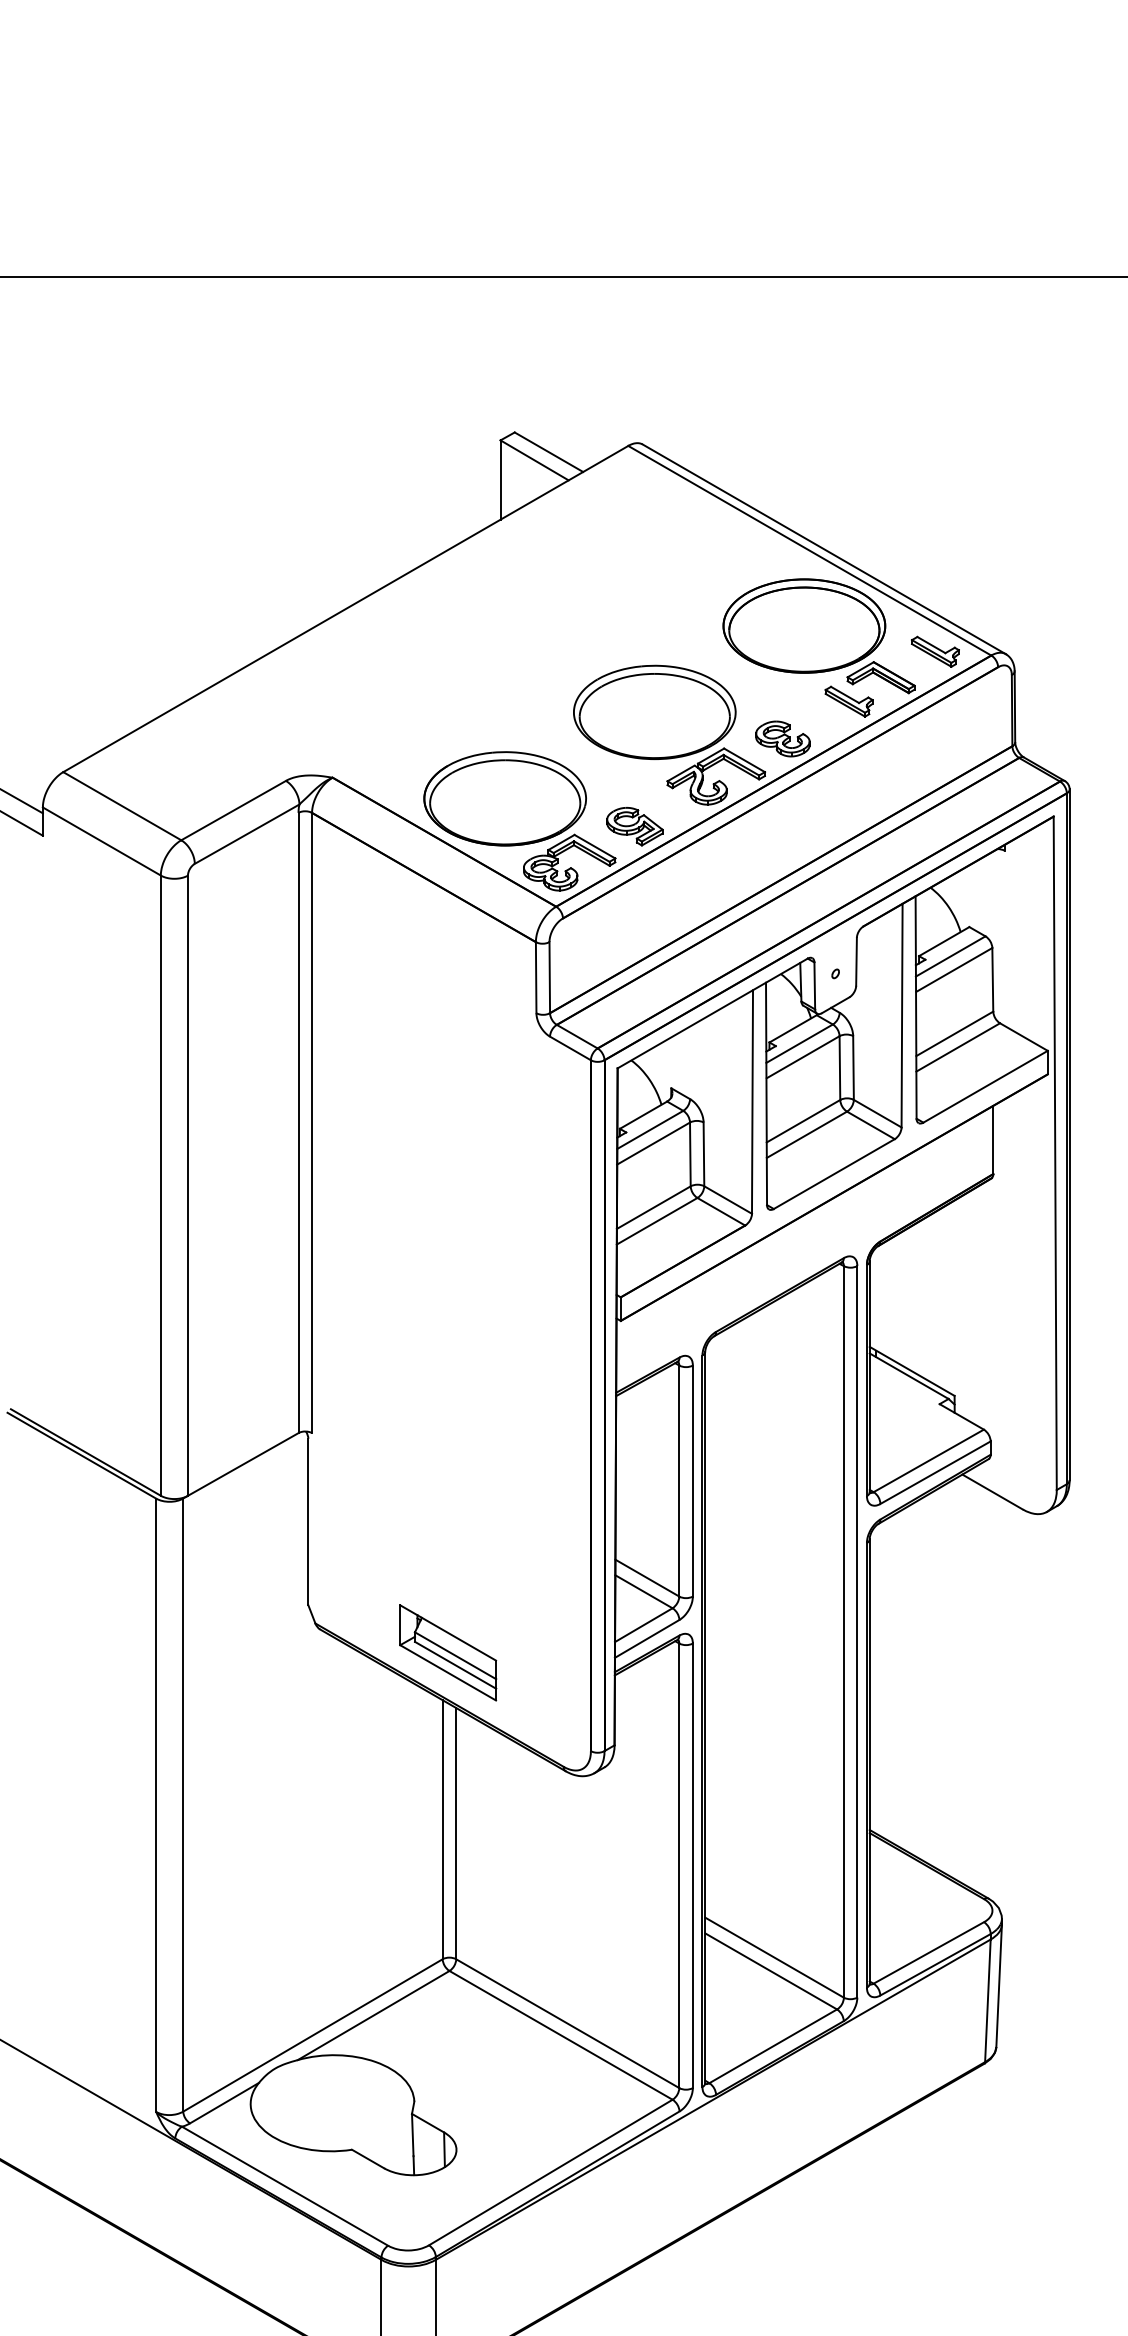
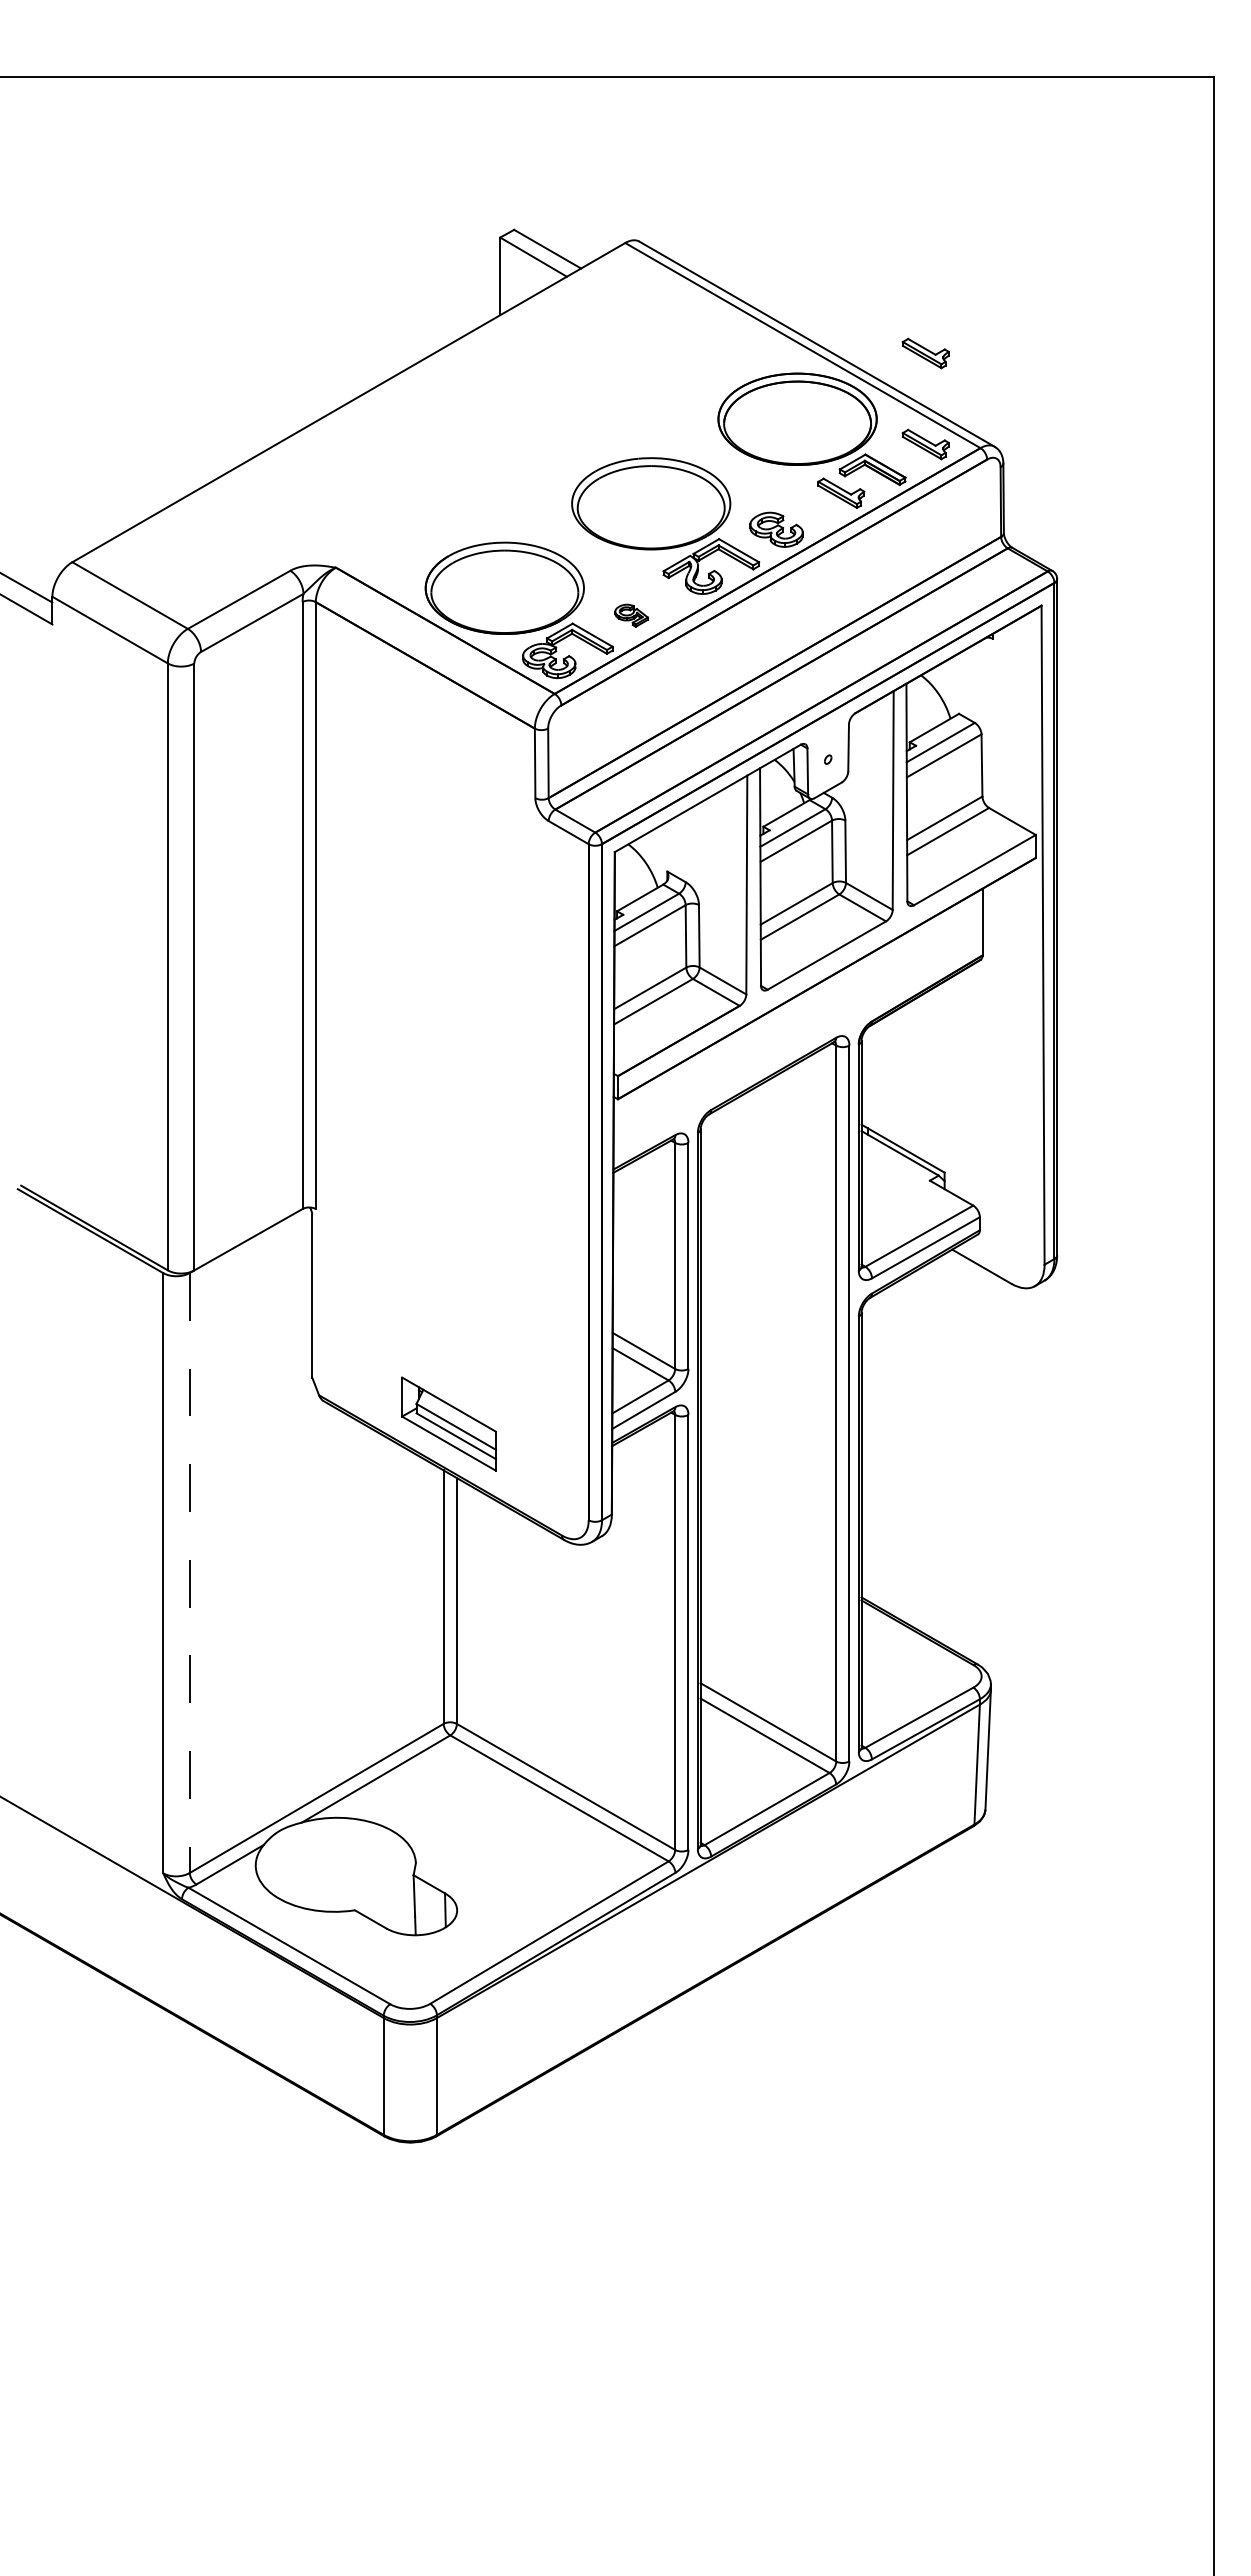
part: (935, 558) -> (925, 353), added
part: (634, 826) -> (631, 615), size x0.6
line: (182, 1805) -> (189, 1573), solid -> dashed

